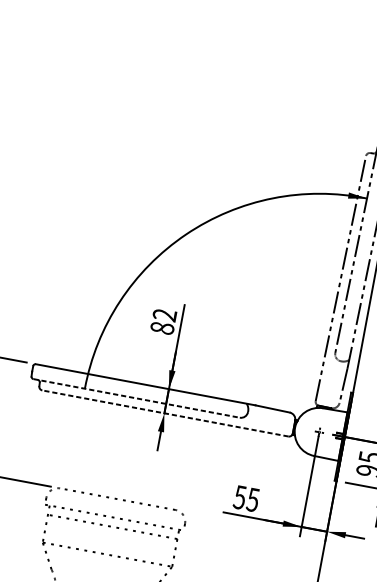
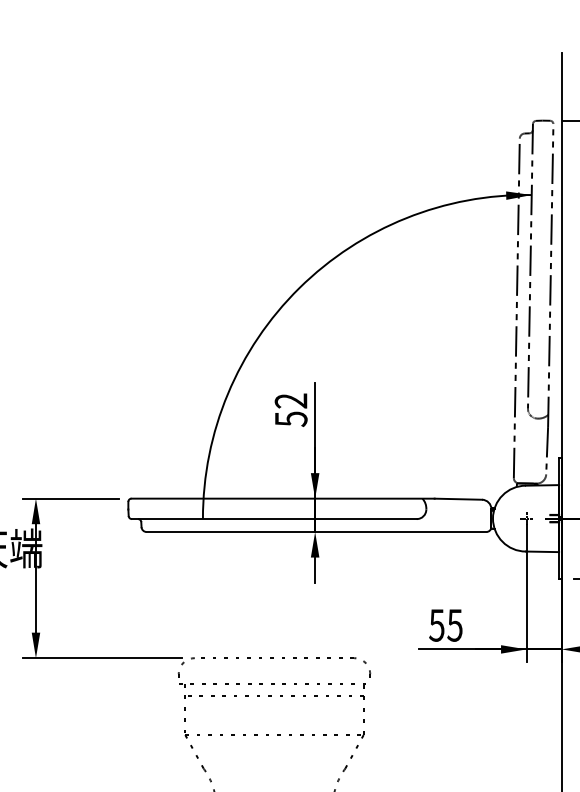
text: (161, 328) -> (290, 419), 82 -> 52
line: (136, 398) -> (274, 519), dashed -> solid
line: (165, 413) -> (316, 532), dashed -> solid

